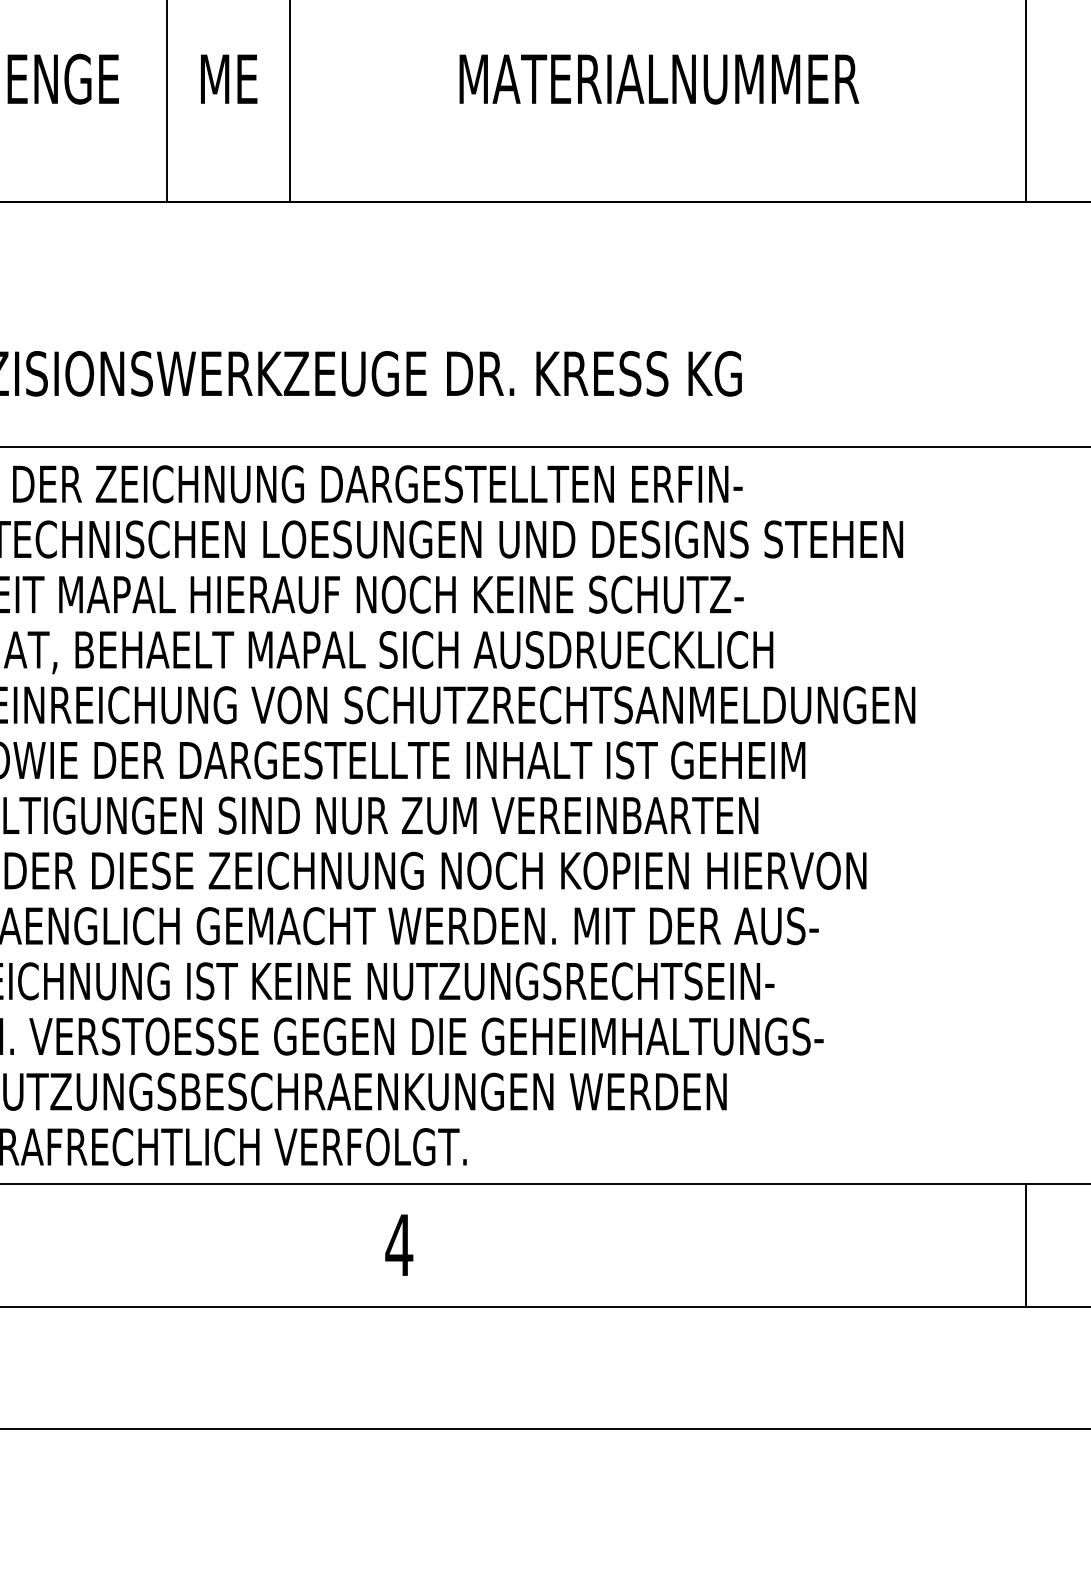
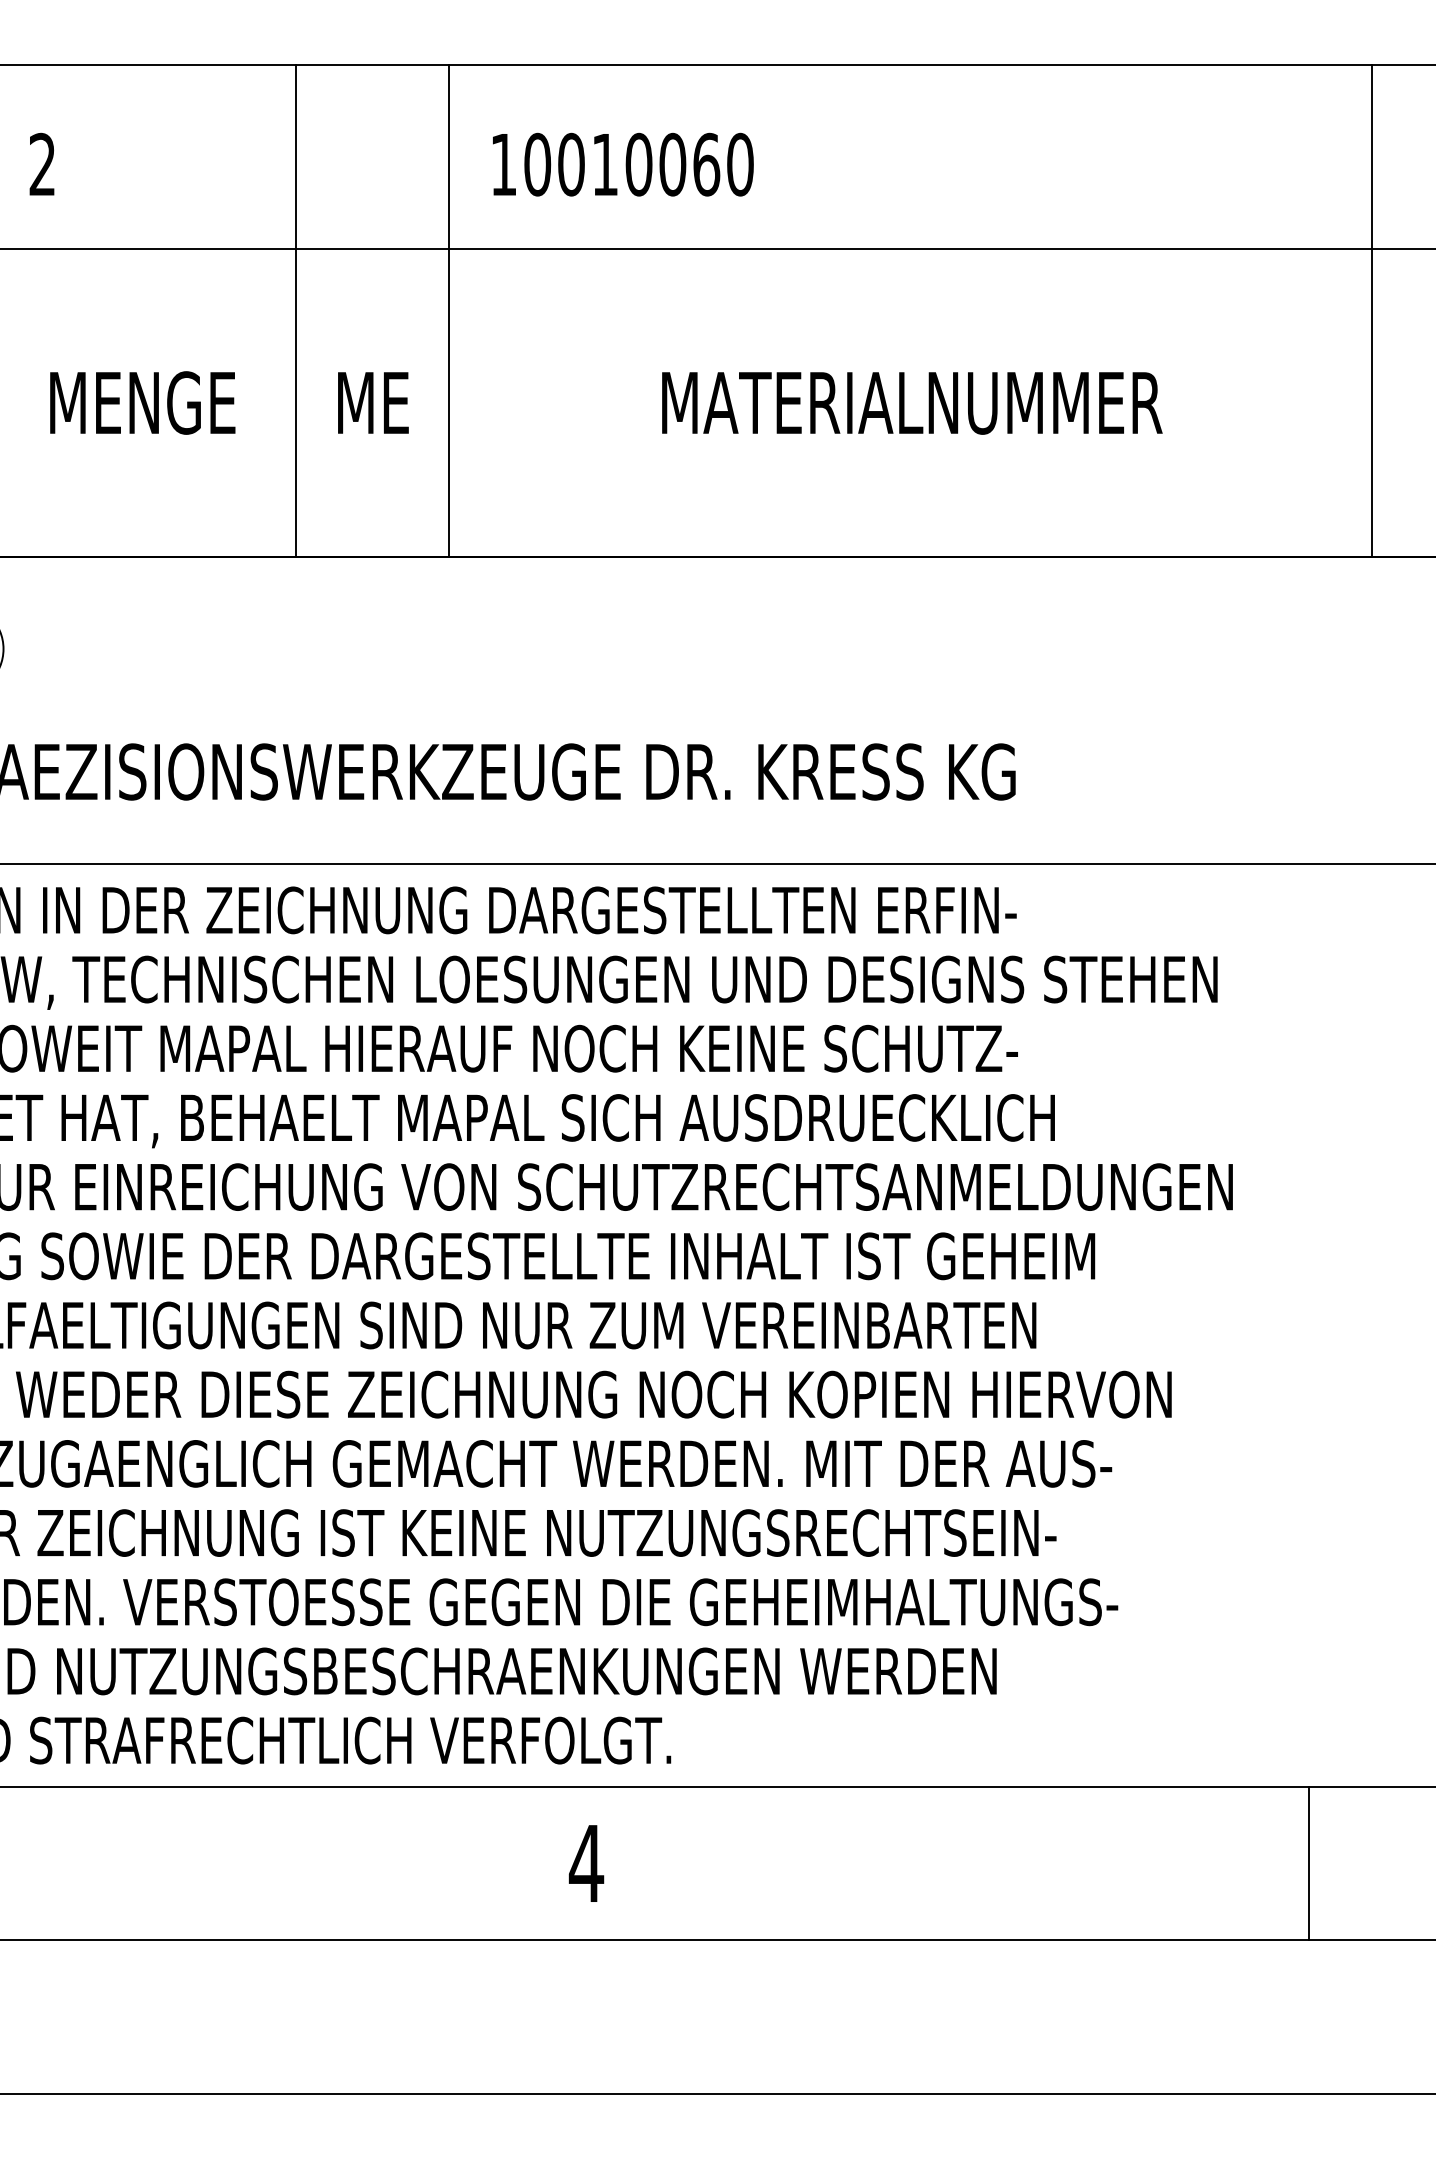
line: (1025, 1245) -> (1308, 1863), moved

